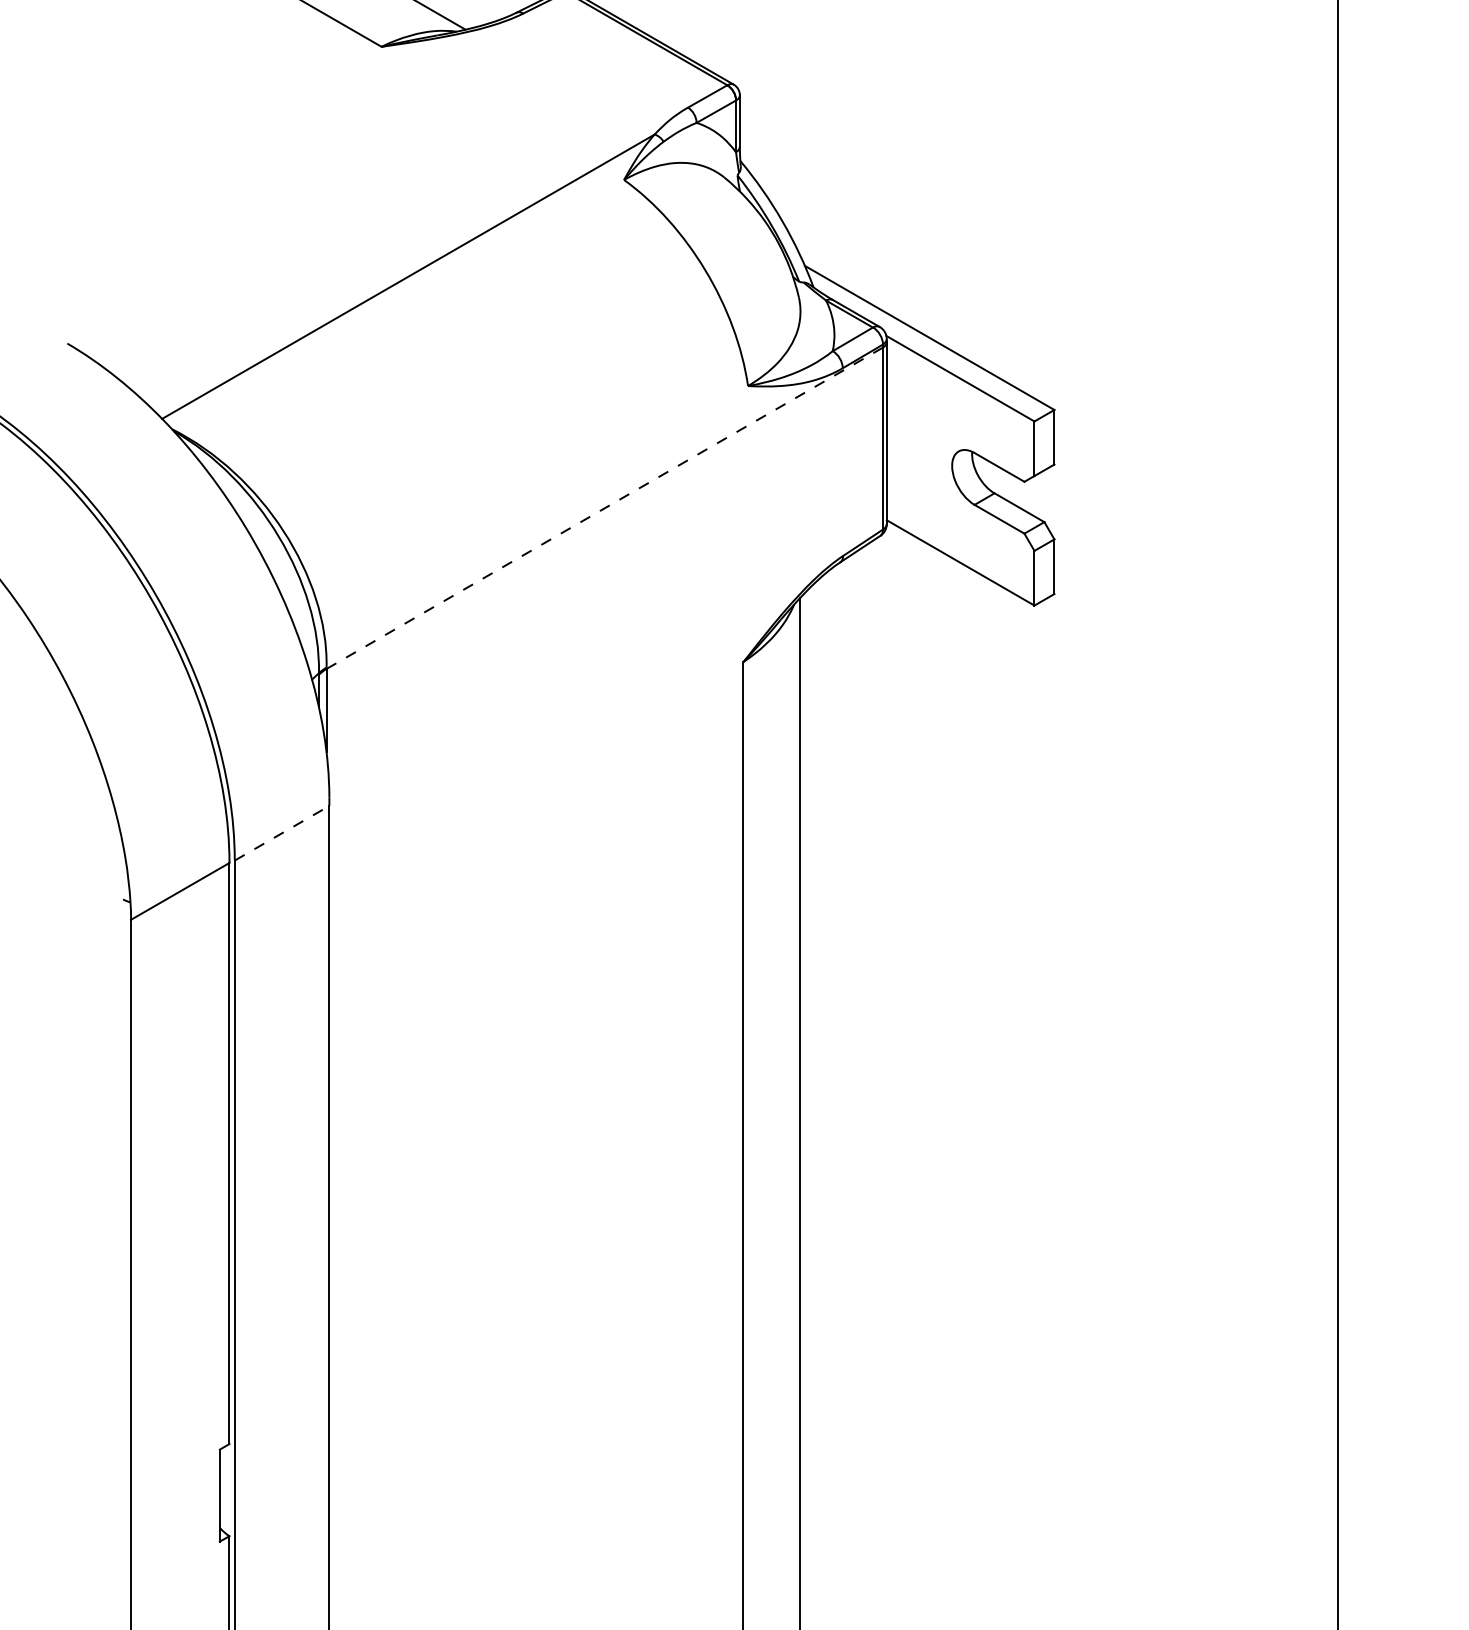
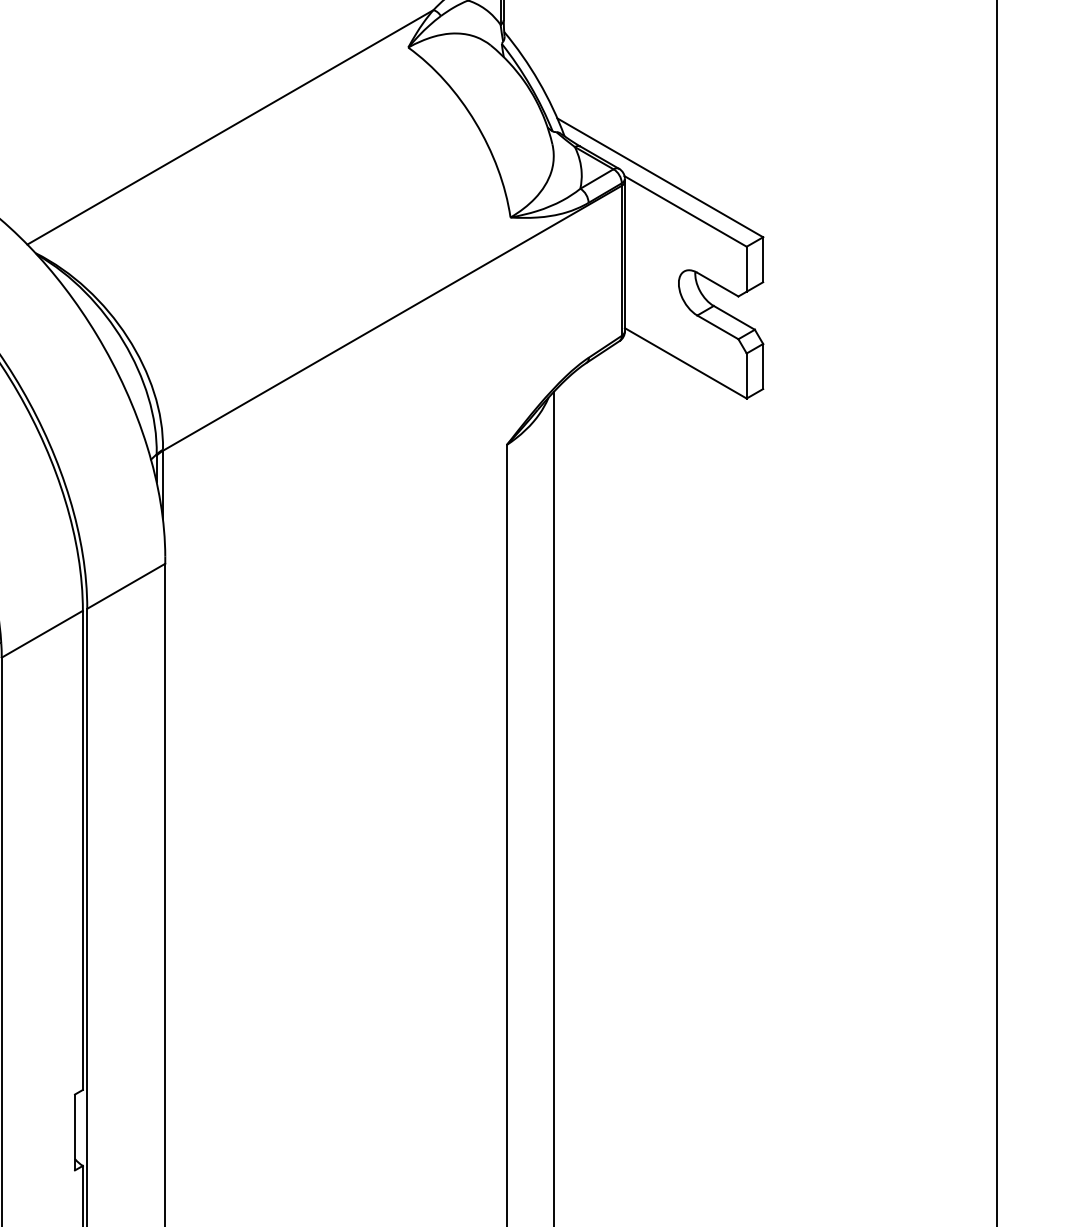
line: (605, 508) -> (392, 318), dashed -> solid
line: (282, 833) -> (126, 586), dashed -> solid

